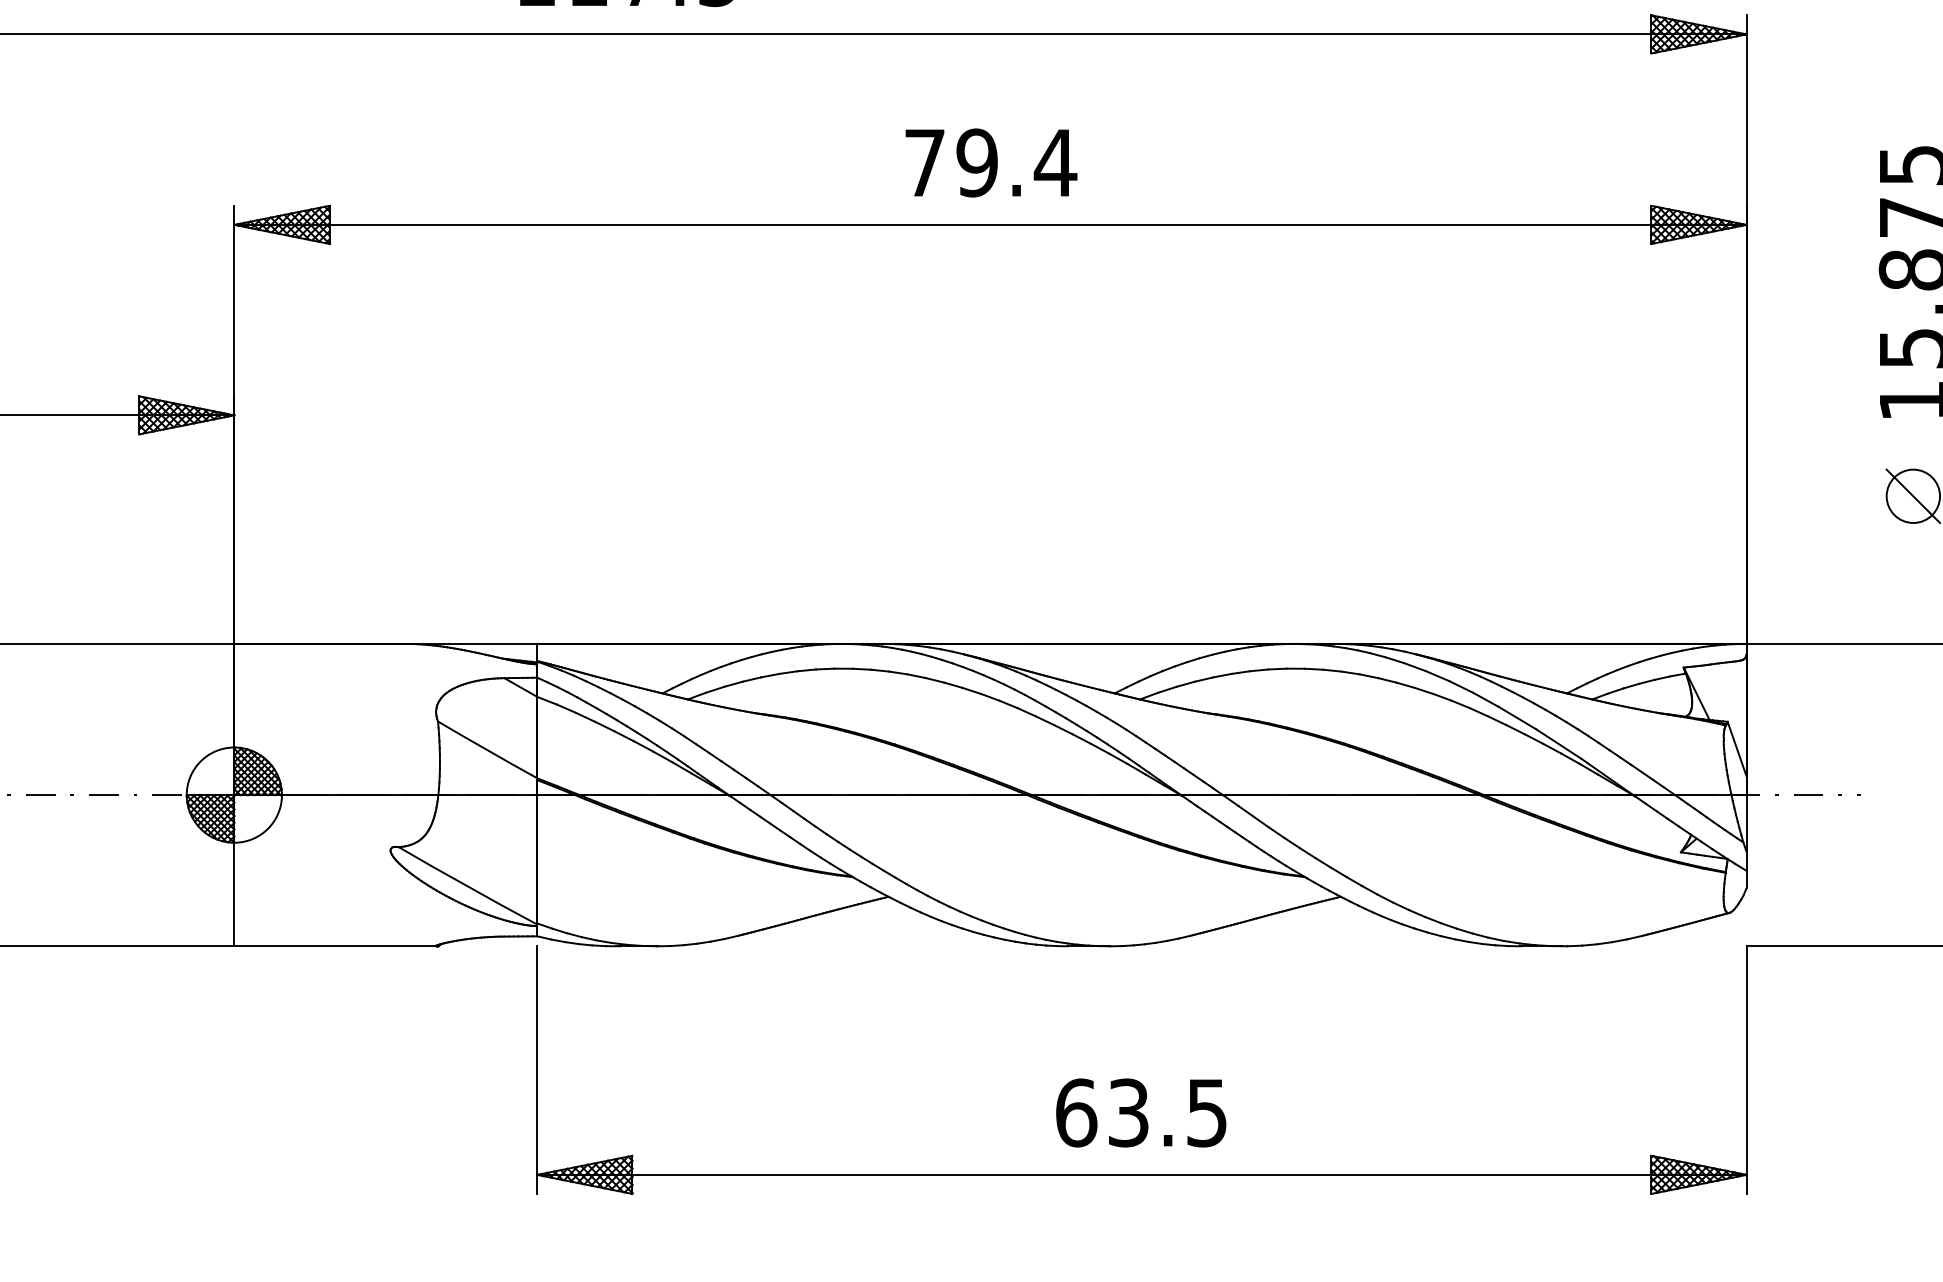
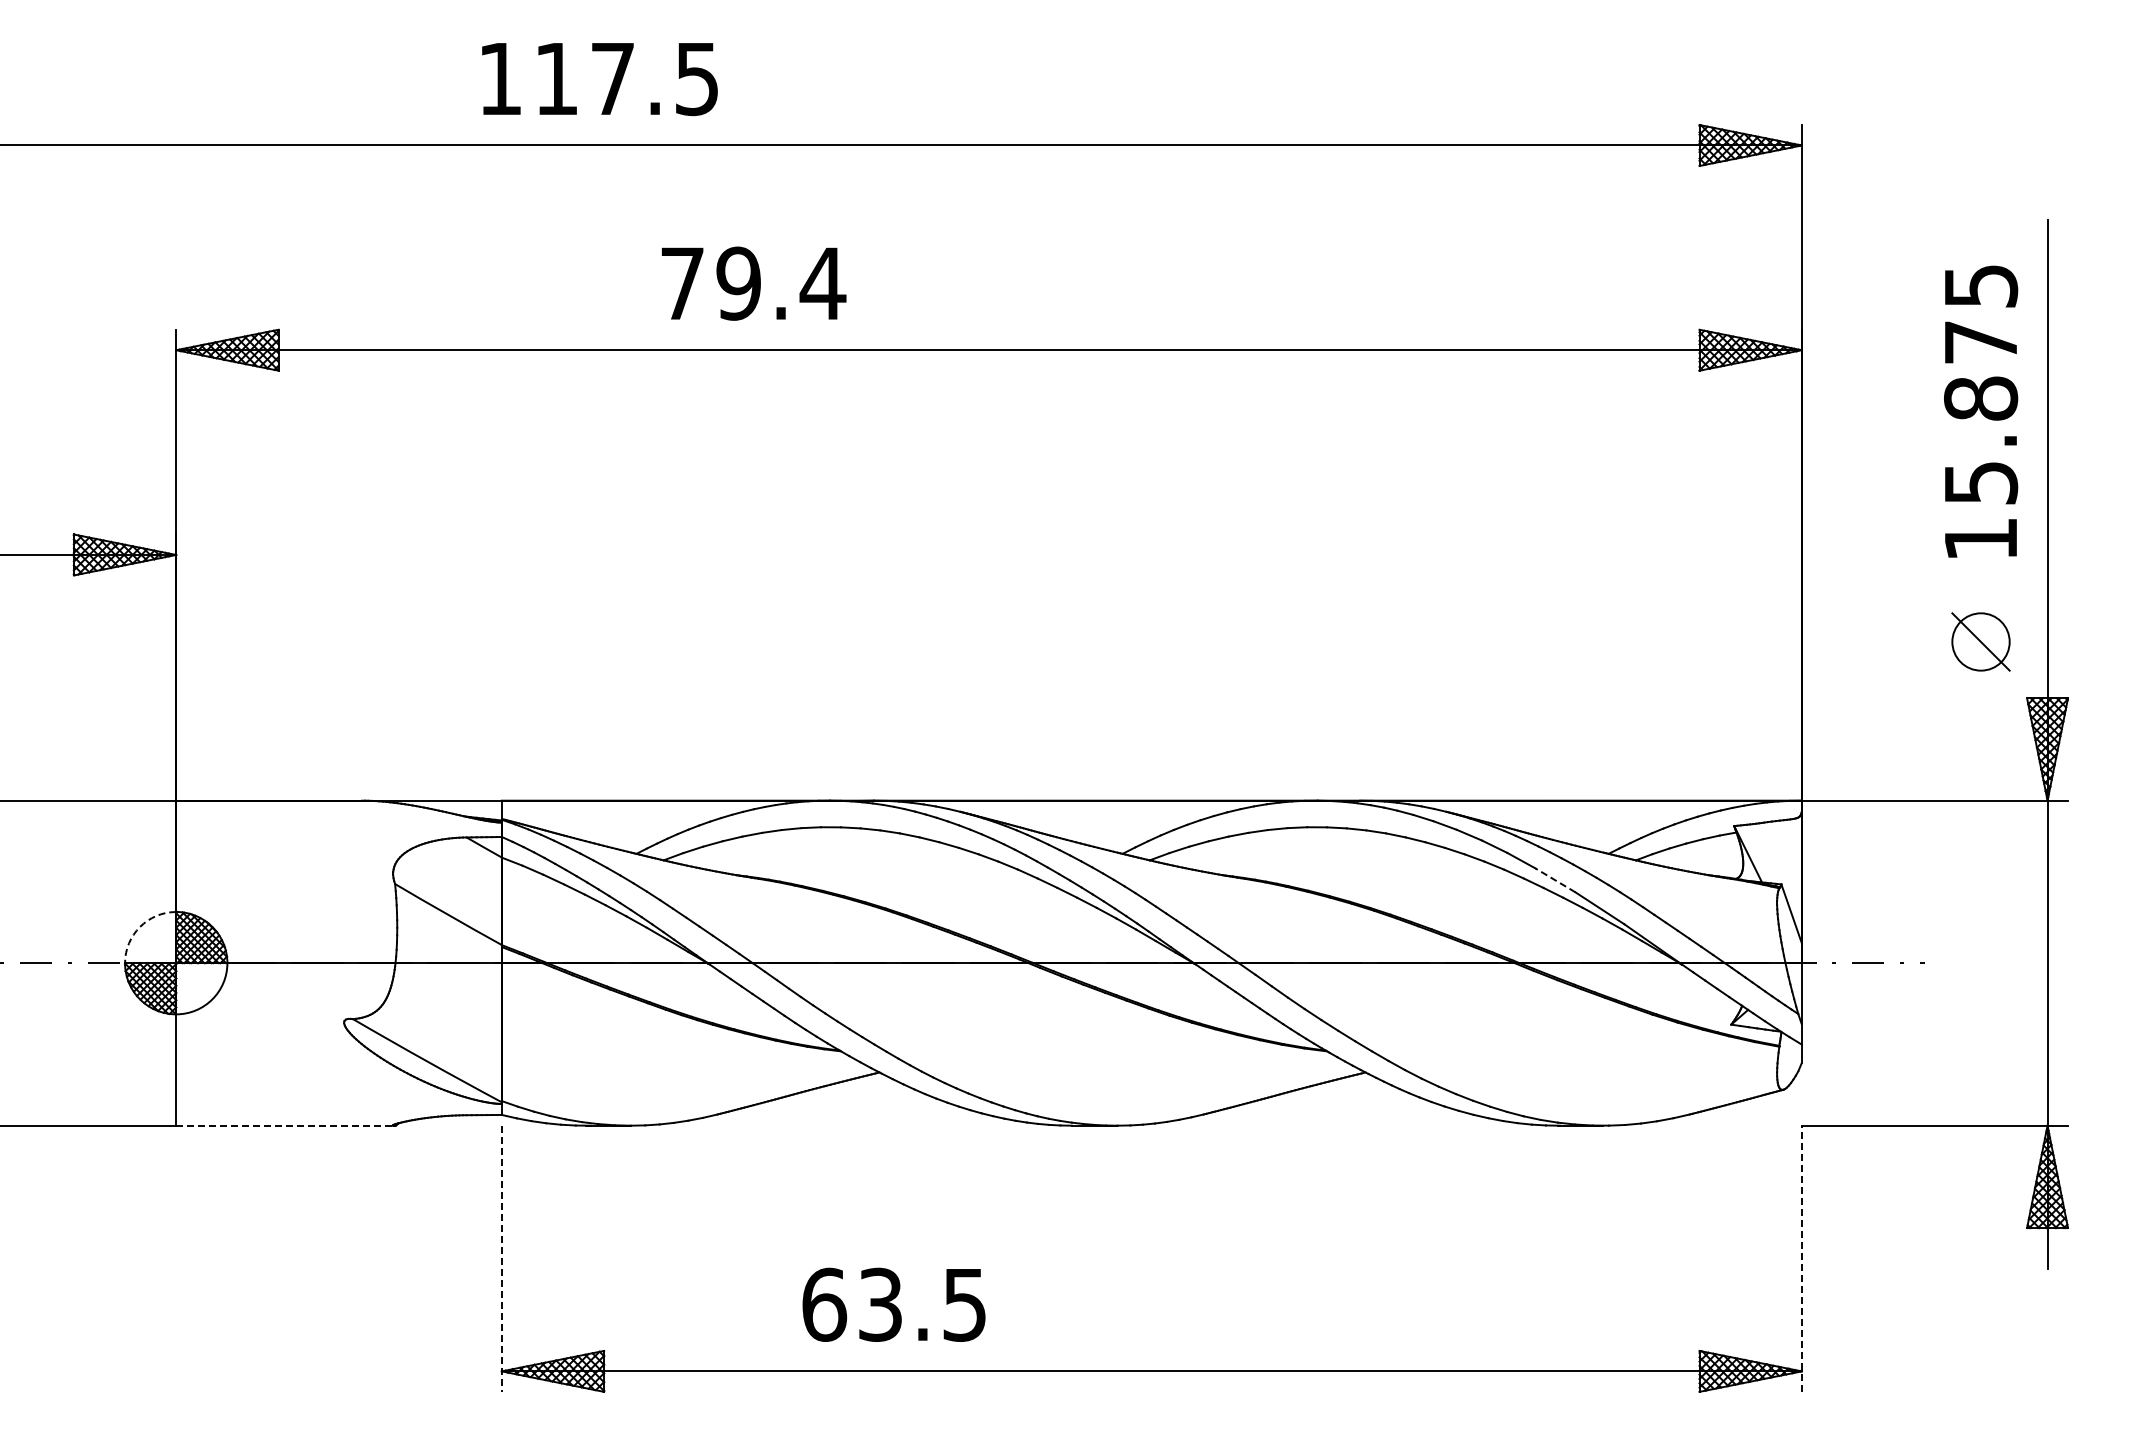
text: (991, 162) -> (754, 283), moved
line: (1516, 718) -> (1554, 880), solid -> dashed
arc: (201, 760) -> (140, 926), solid -> dashed
line: (336, 946) -> (285, 1125), solid -> dashed
line: (1746, 1069) -> (1801, 1258), solid -> dashed
line: (536, 1070) -> (501, 1259), solid -> dashed
text: (1140, 1112) -> (893, 1304), moved

